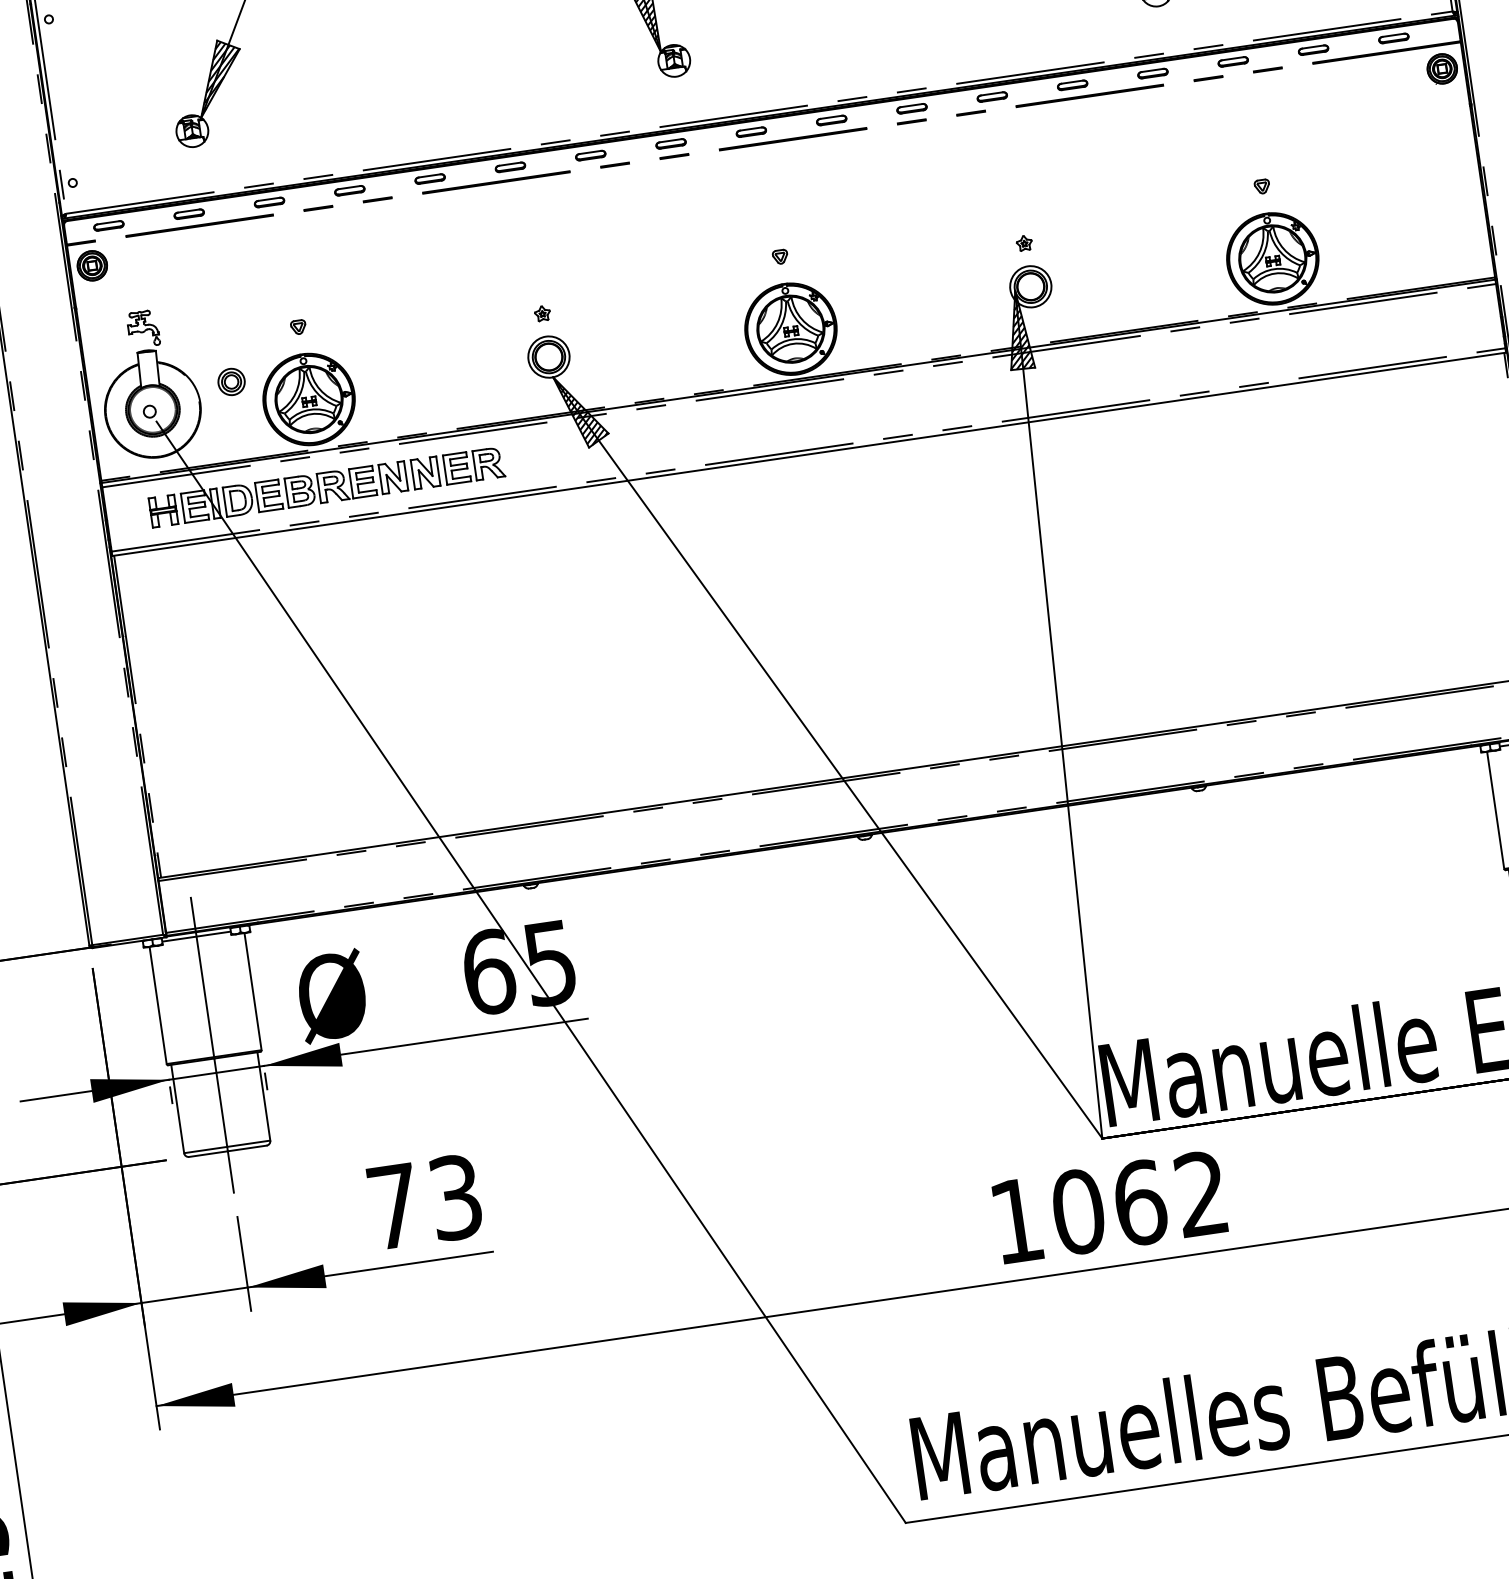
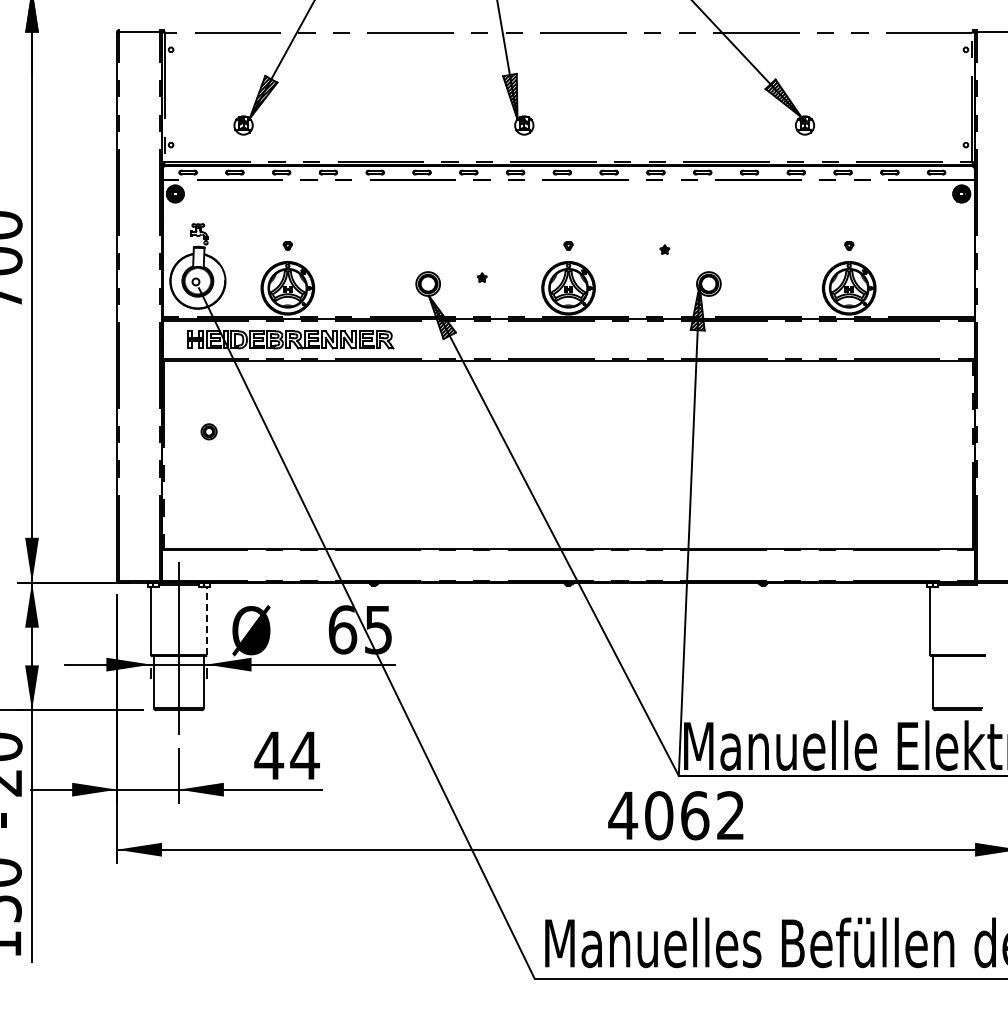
part: (1023, 243) -> (664, 249), moved
part: (541, 313) -> (481, 277), moved
part: (230, 381) -> (208, 431), moved
line: (252, 990) -> (206, 620), solid -> dashed
text: (423, 1201) -> (286, 755), 73 -> 44
text: (1017, 1220) -> (623, 815), 1062 -> 4062

